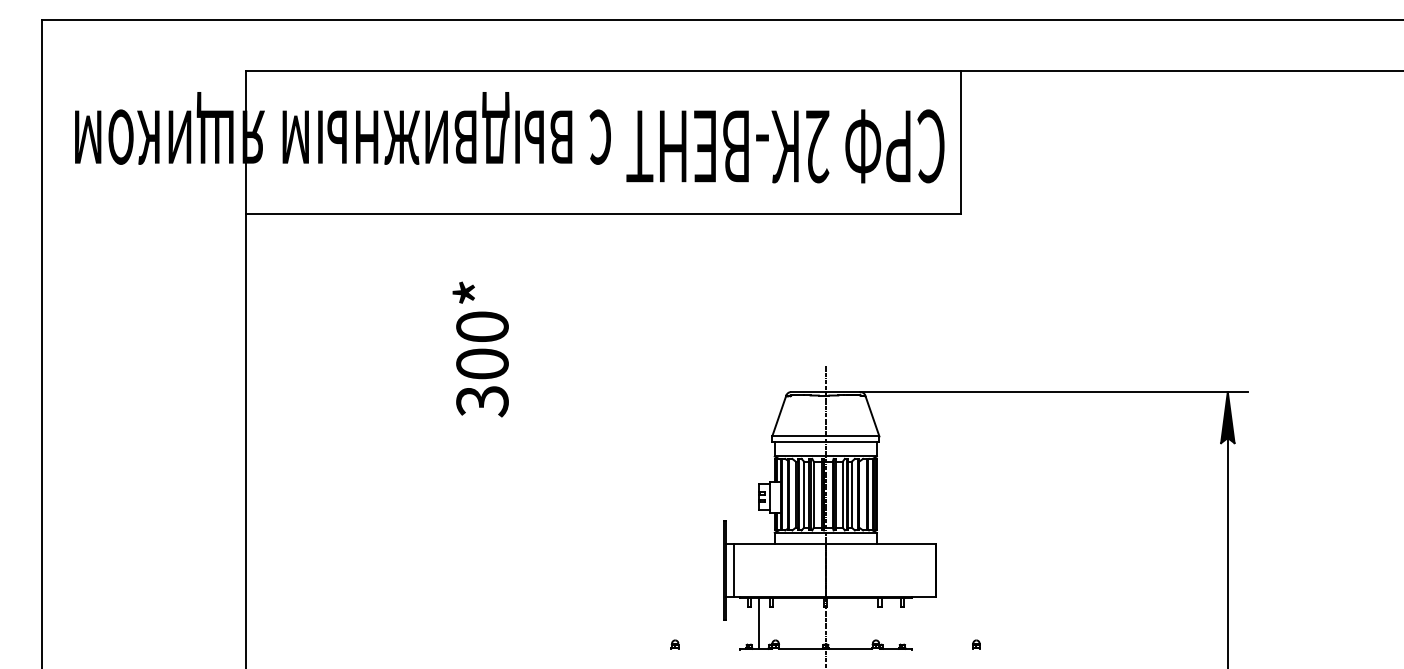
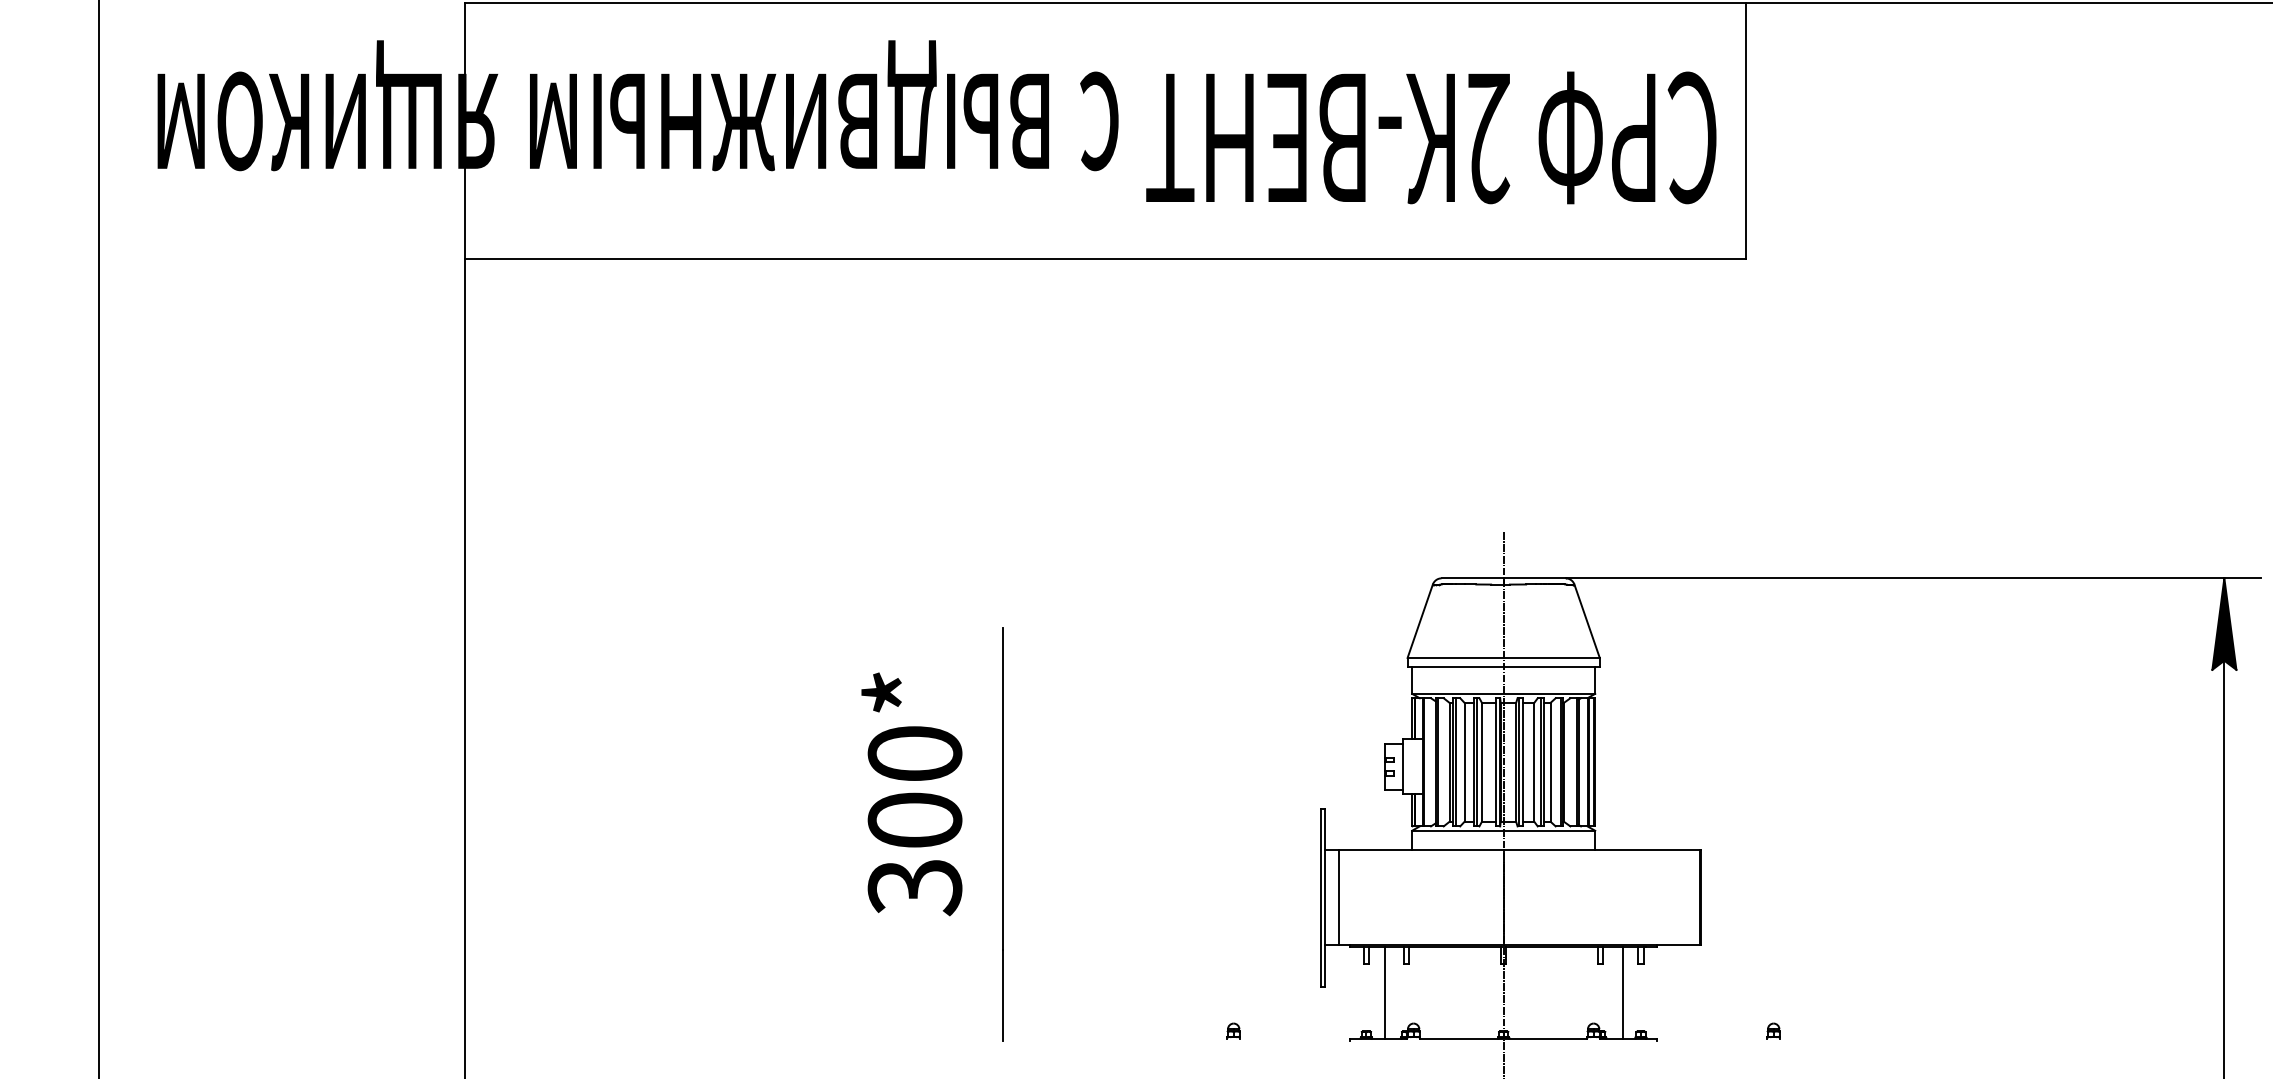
text: (480, 349) -> (911, 794), moved
line: (546, 534) -> (1002, 833), added
line: (892, 622) -> (1623, 991), added

